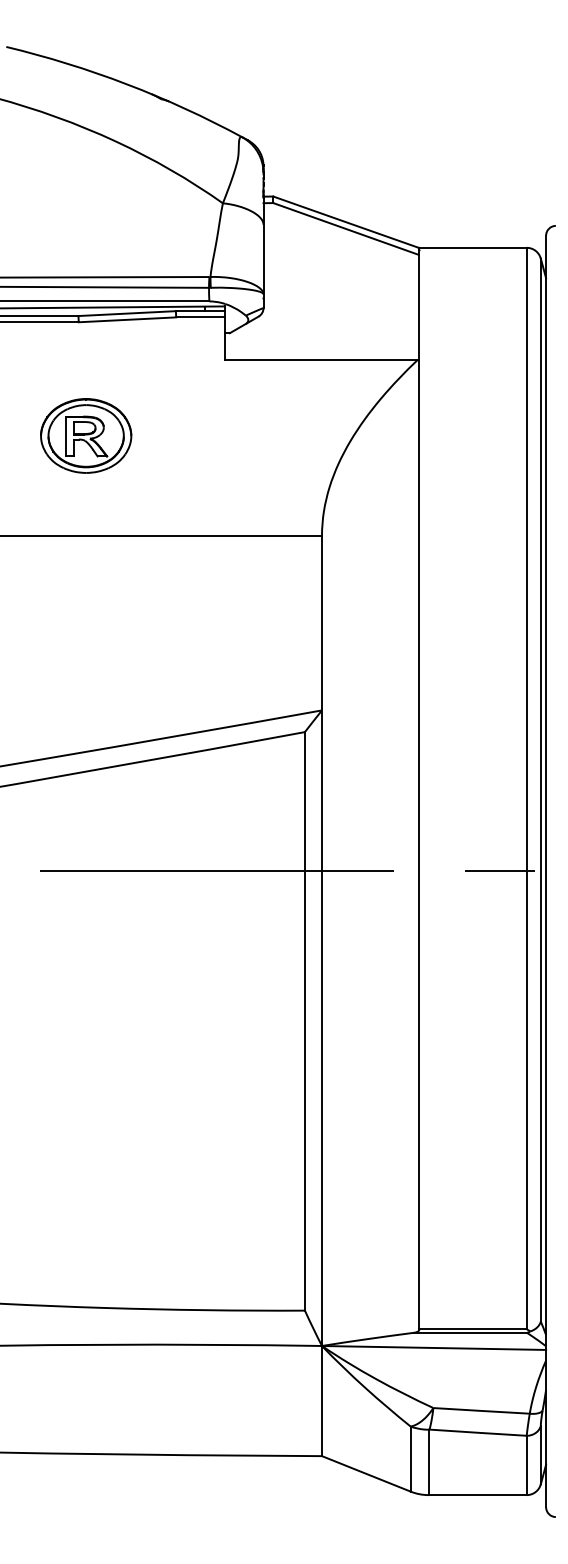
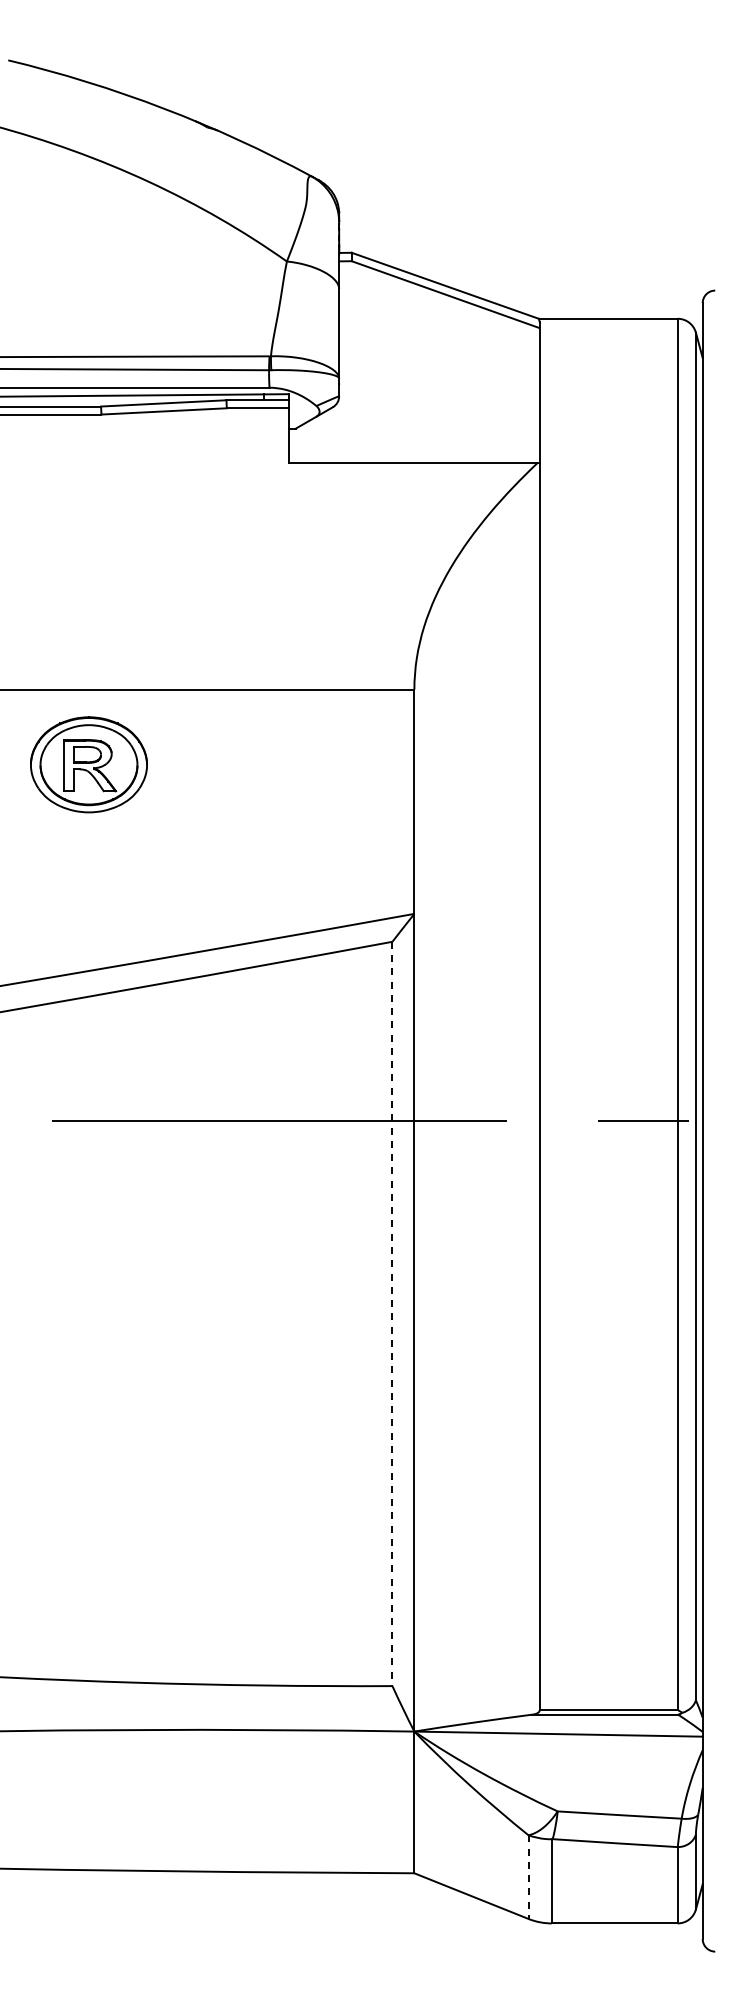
part: (85, 435) -> (88, 764), moved
line: (304, 1021) -> (392, 1314), solid -> dashed
line: (410, 1459) -> (528, 1877), solid -> dashed

